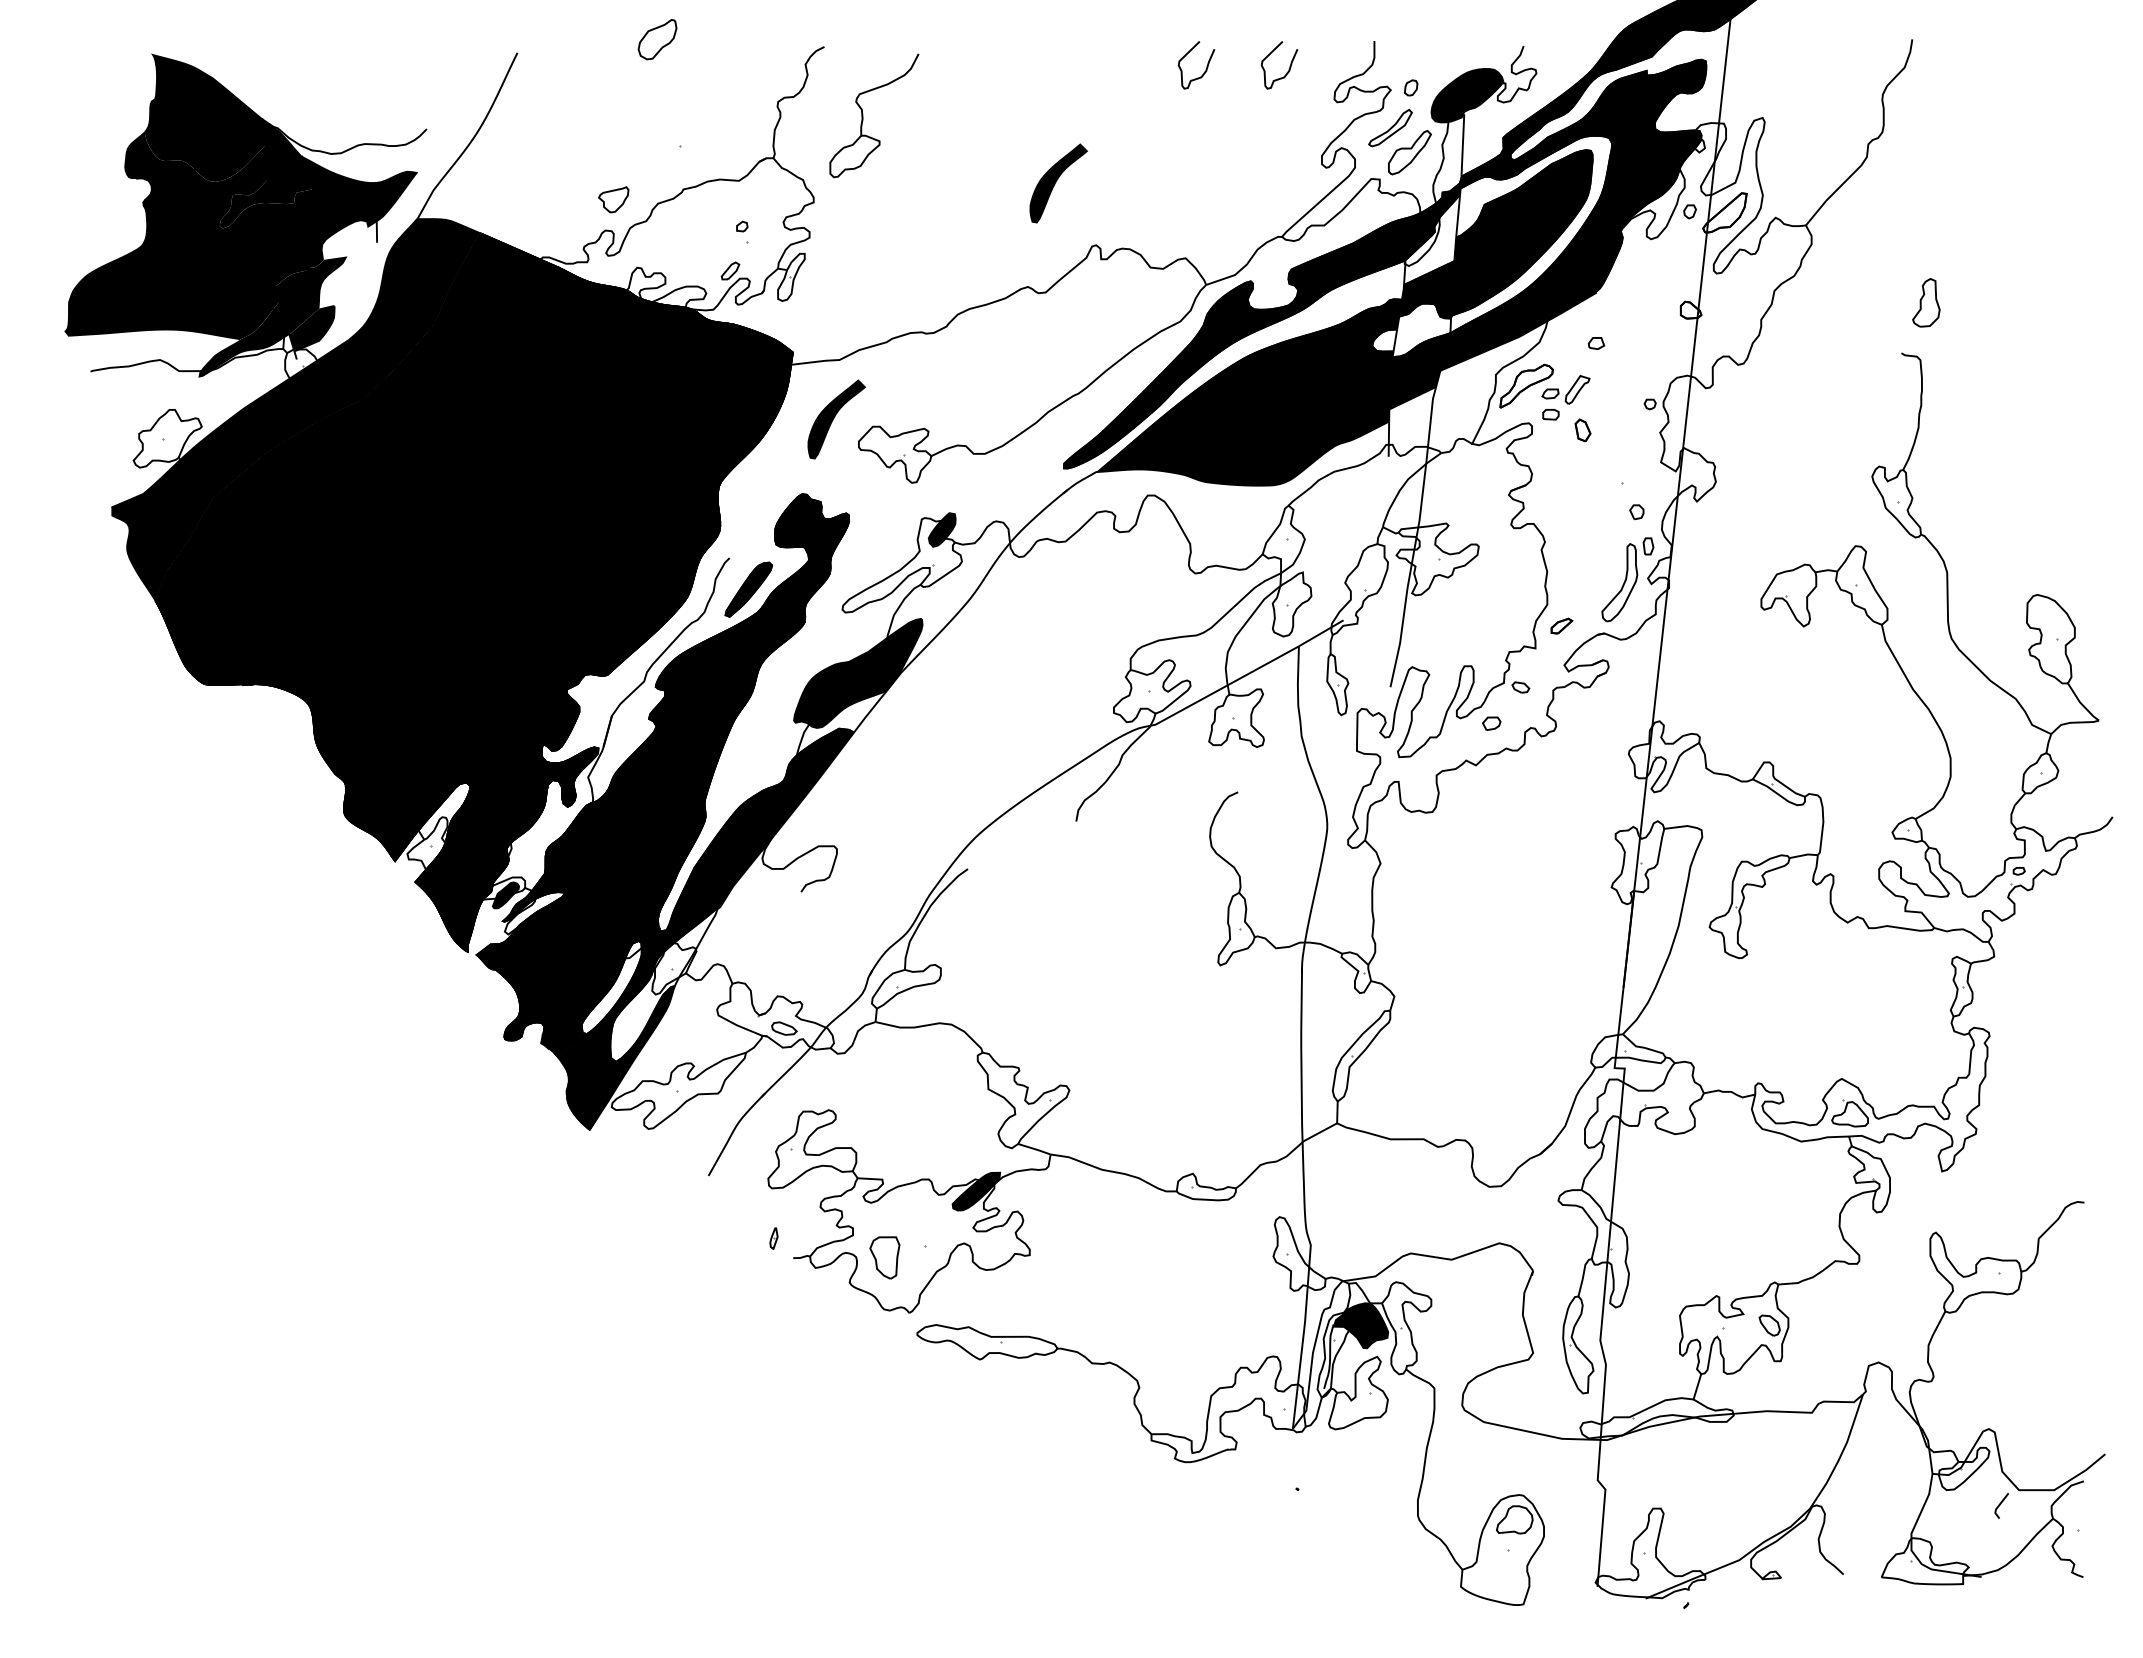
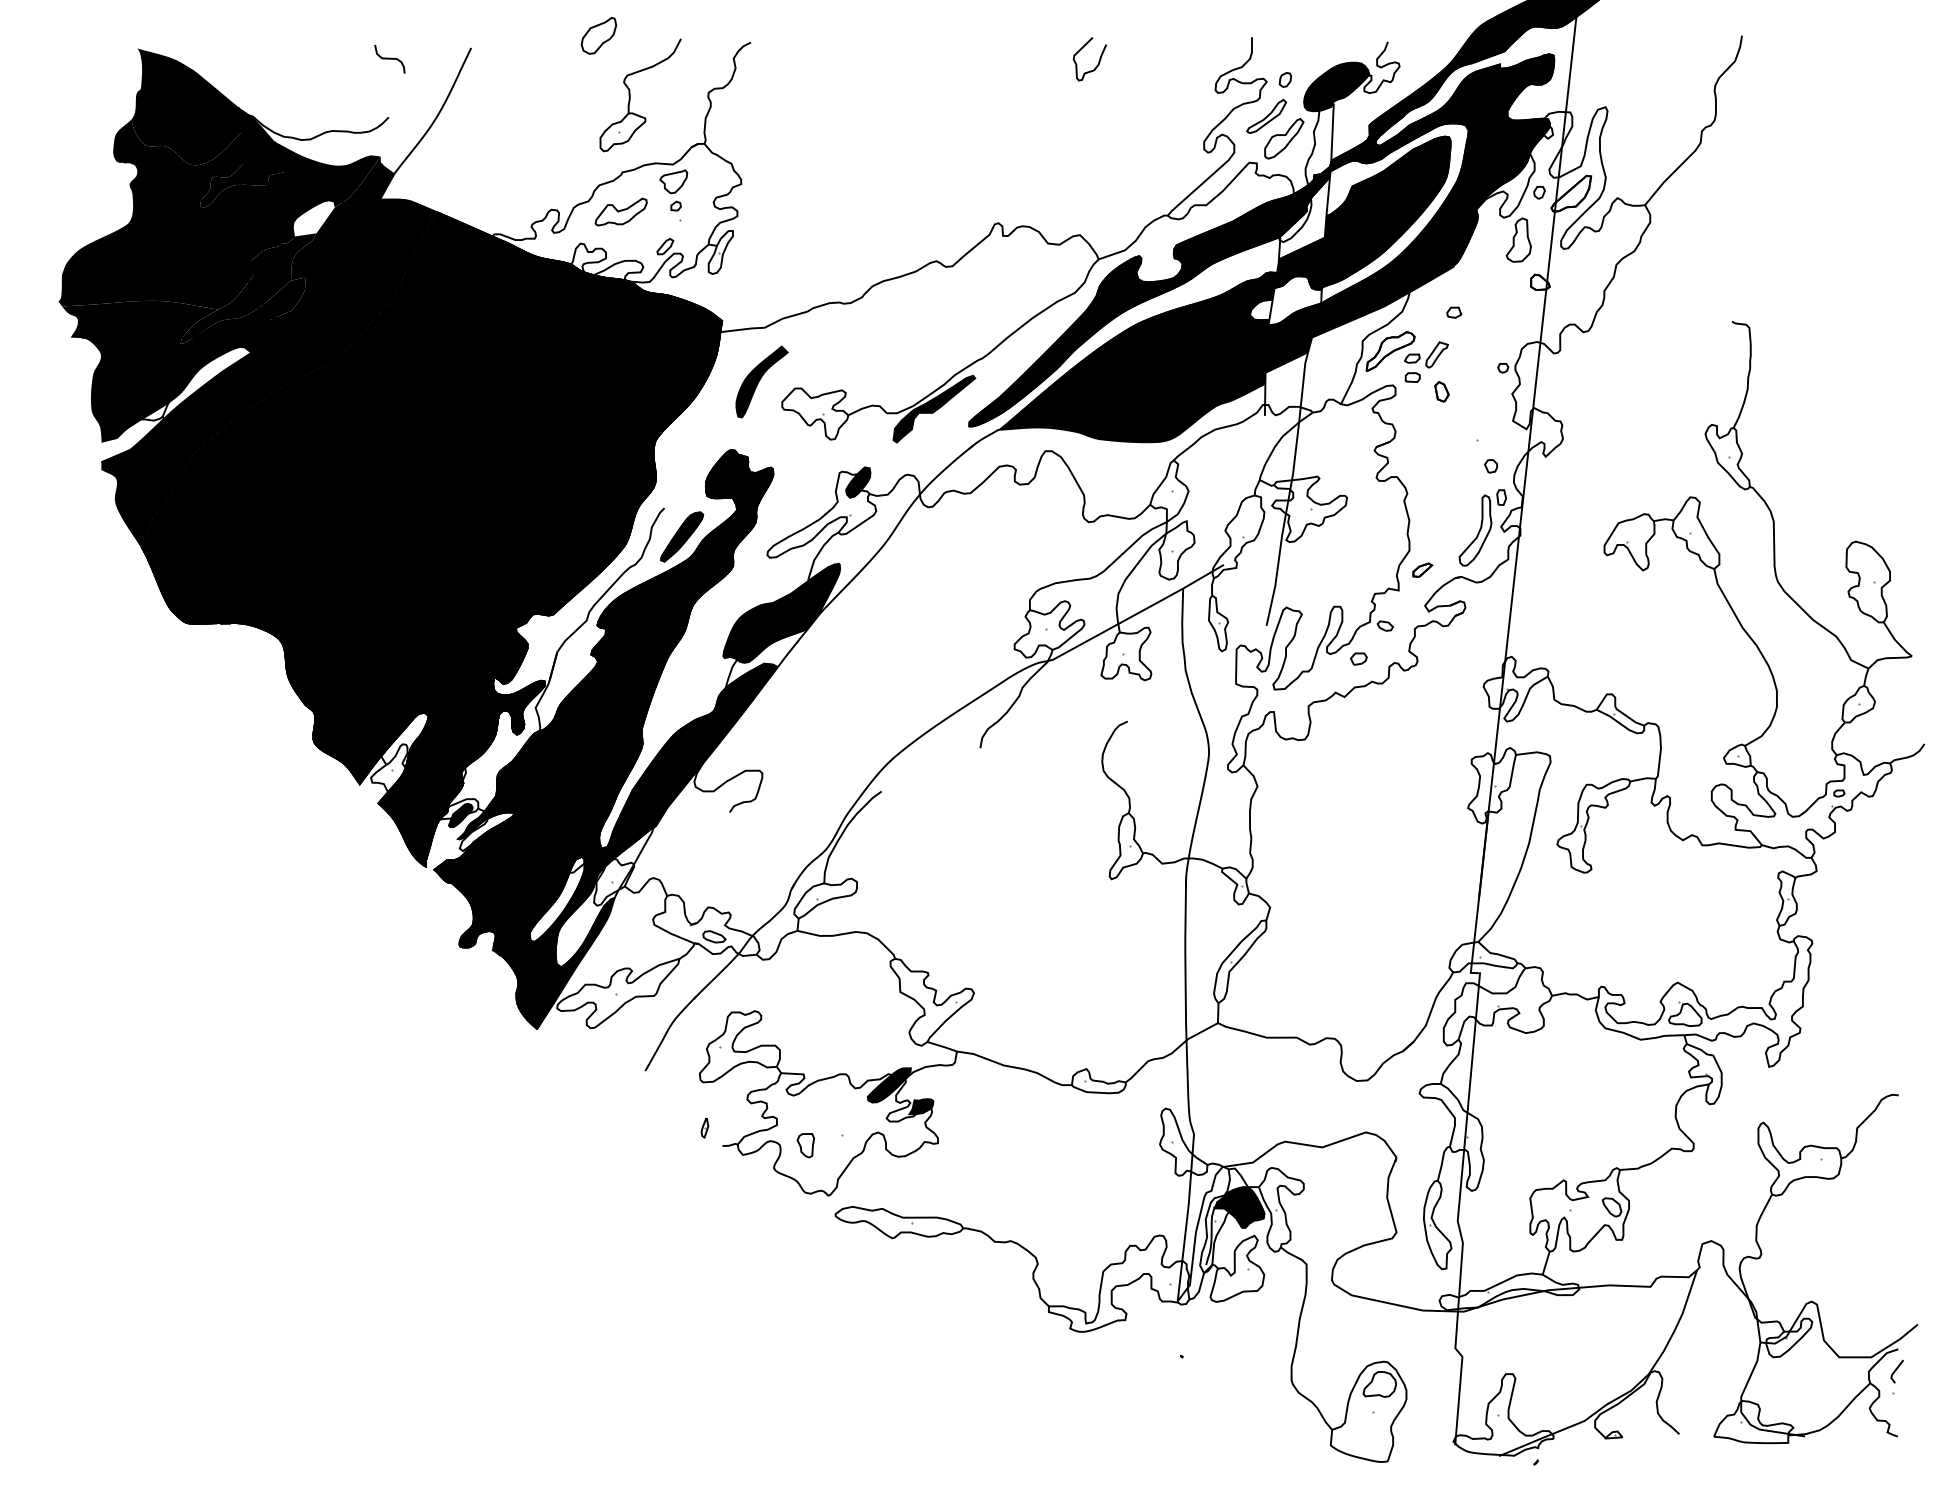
curve: (428, 65) -> (390, 59), added
curve: (1288, 69) -> (1173, 63), removed
part: (863, 115) -> (630, 94), moved
part: (1058, 183) -> (964, 166), removed
part: (613, 199) -> (673, 181), moved
part: (682, 232) -> (621, 211), added
part: (1926, 302) -> (1518, 239), moved
fill: (250, 329) -> (228, 299), added
fill: (1025, 449) -> (934, 409), added
fill: (1010, 1214) -> (920, 1106), added
part: (884, 1257) -> (805, 1145), size x0.62
line: (2001, 1504) -> (1897, 1370), moved

